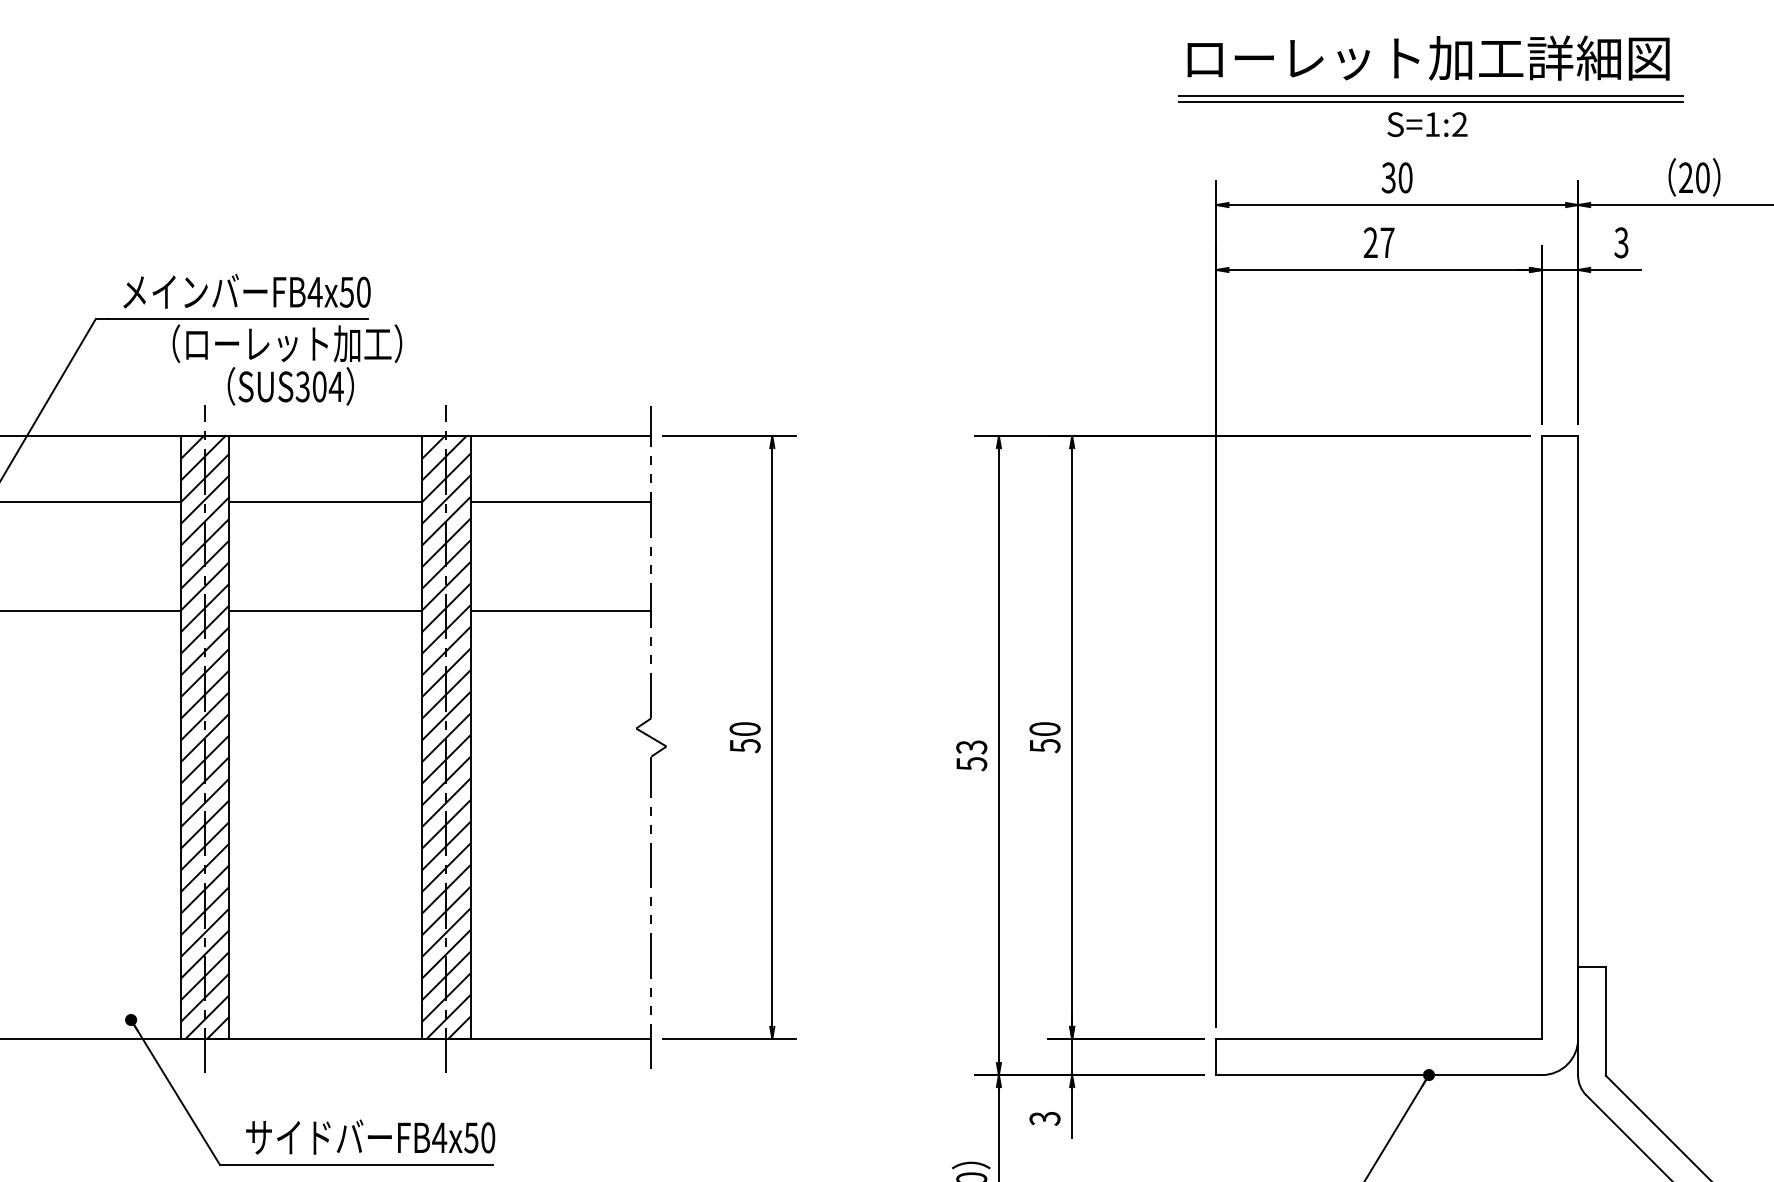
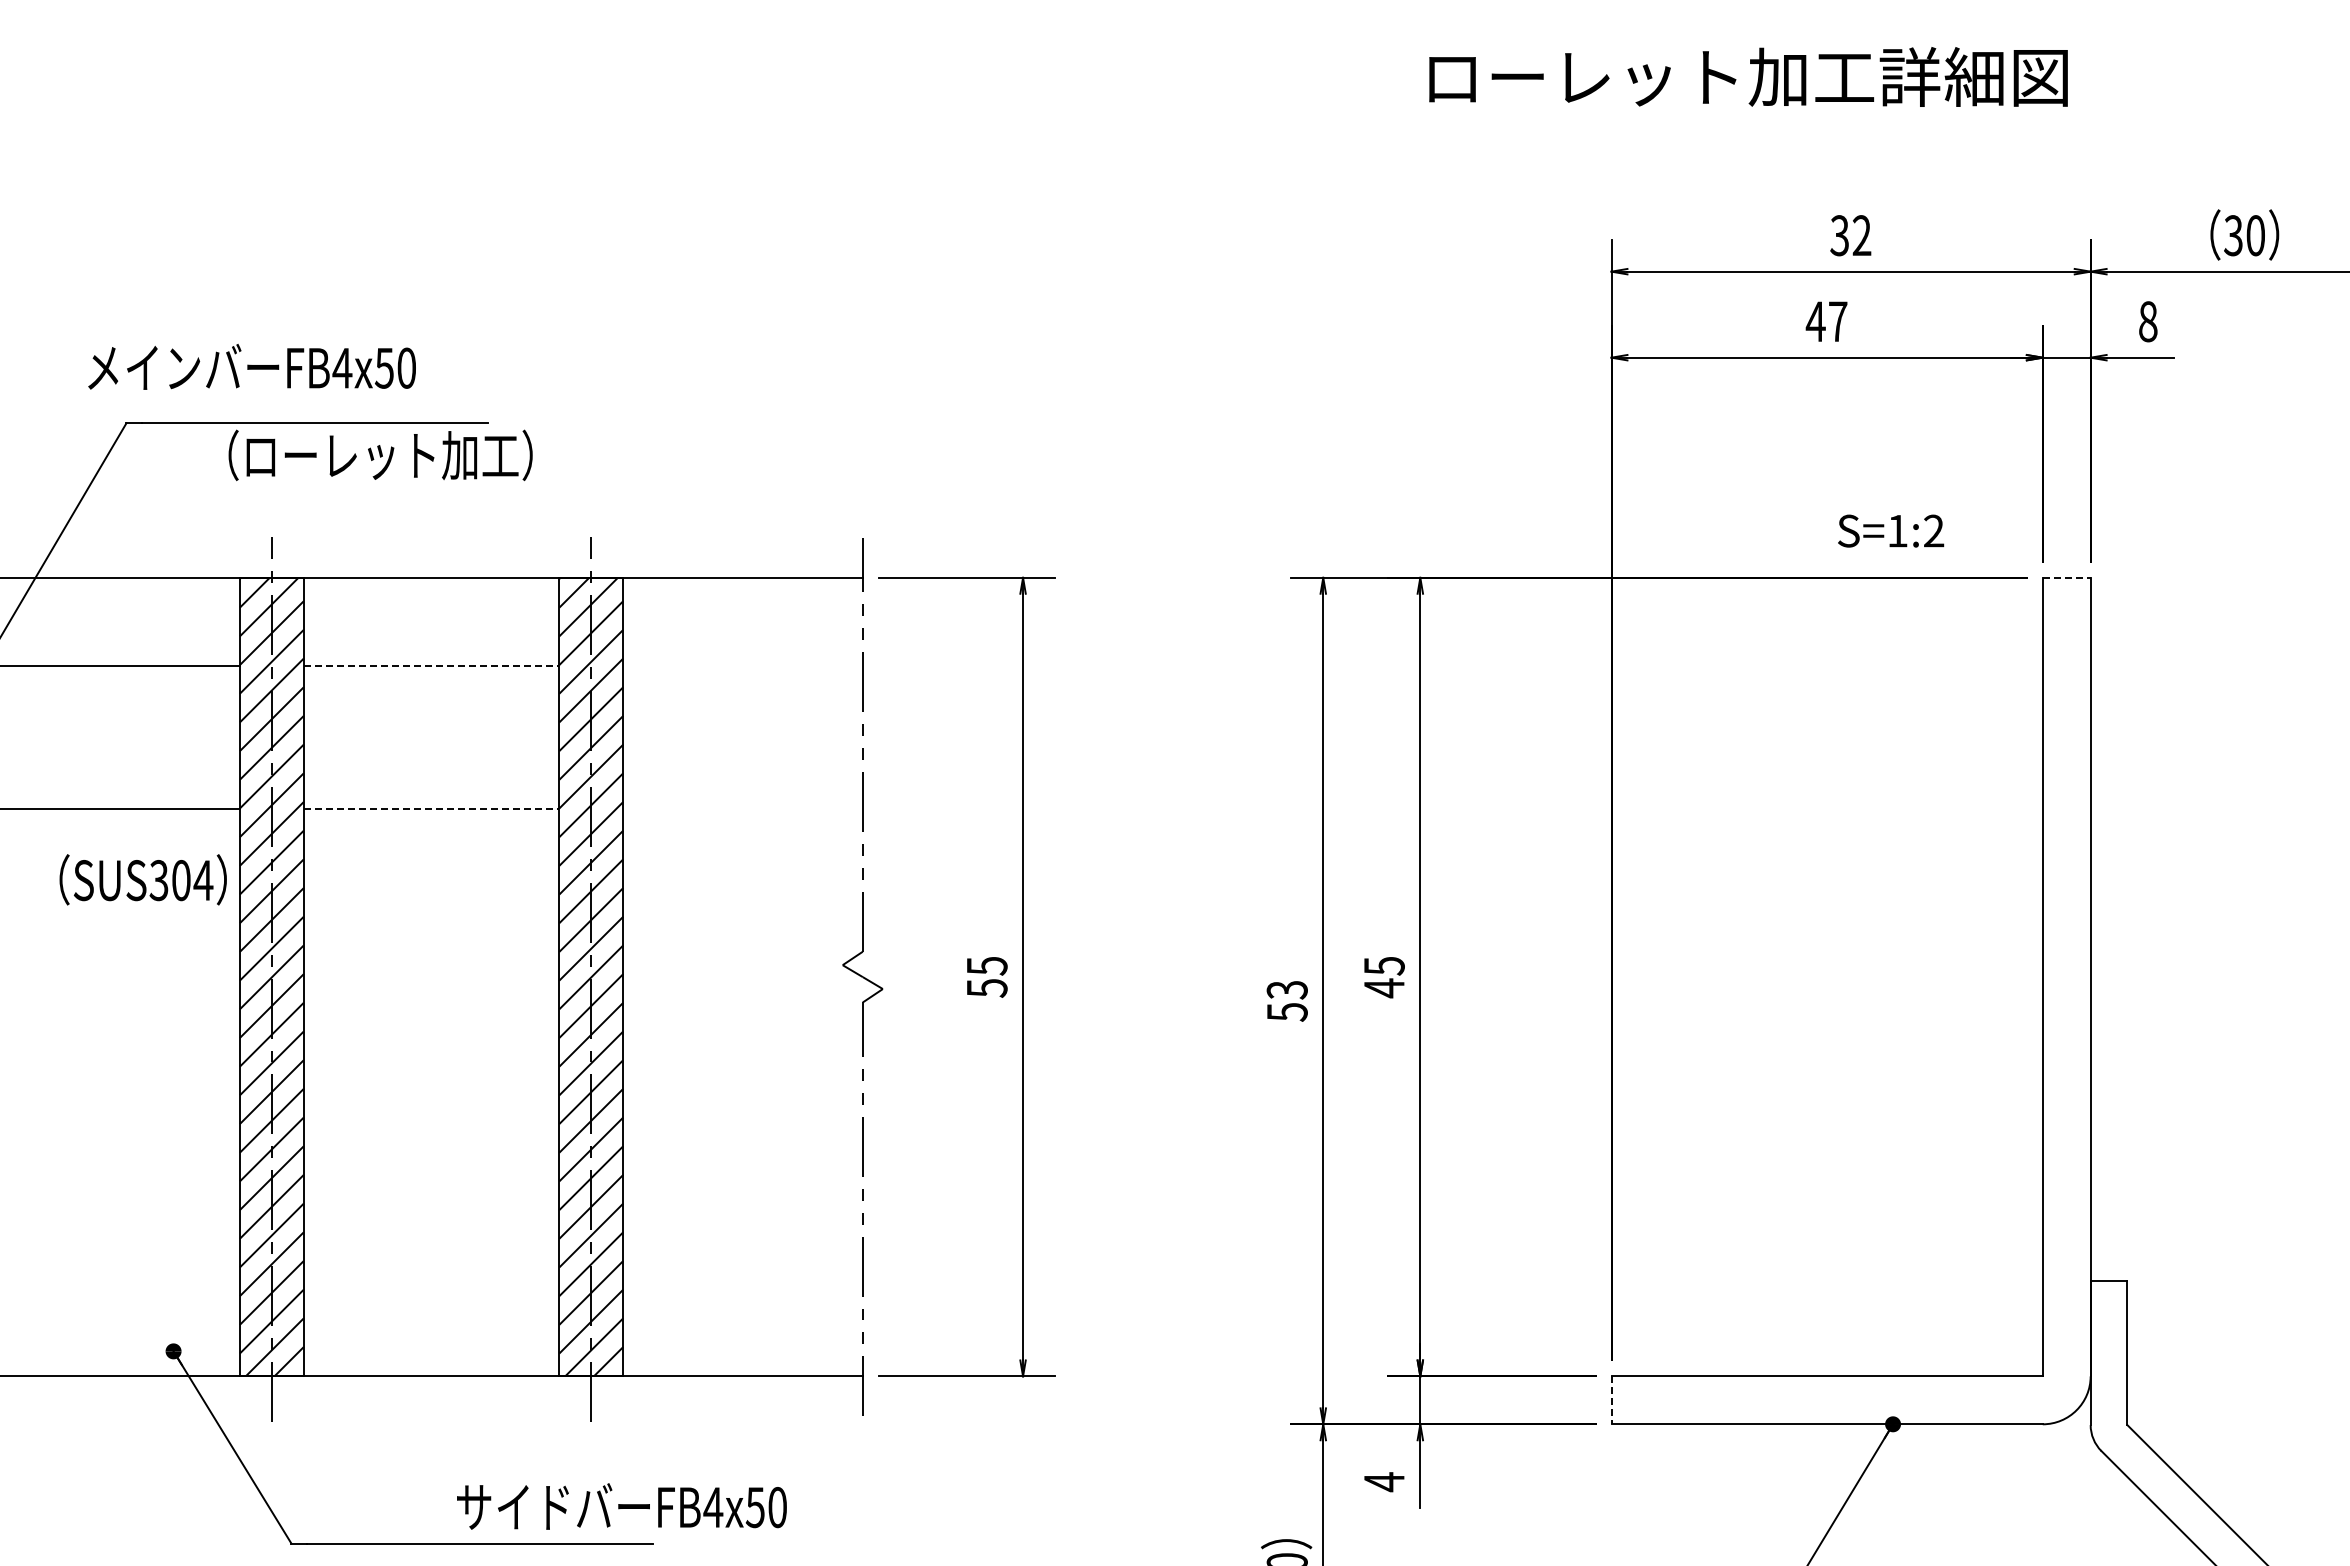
text: (1428, 57) -> (1748, 76), moved
line: (1430, 95) -> (1895, 126), removed
line: (1430, 101) -> (1895, 134), removed
text: (1427, 124) -> (1891, 530), moved
text: (1405, 177) -> (1861, 235), 30 -> 32
text: (1685, 178) -> (2233, 236), 20 -> 30
text: (1370, 242) -> (1815, 321), 27 -> 47
text: (1621, 242) -> (2147, 321), 3 -> 8
text: (246, 290) -> (251, 366), moved
text: (290, 386) -> (142, 879), moved
line: (1559, 435) -> (2066, 577), solid -> dashed
line: (325, 502) -> (431, 665), solid -> dashed
line: (560, 502) -> (742, 665), removed
line: (325, 611) -> (431, 809), solid -> dashed
line: (560, 611) -> (742, 809), removed
text: (744, 728) -> (986, 965), 50 -> 55
text: (1044, 737) -> (1383, 977), 50 -> 45
line: (1216, 1057) -> (1611, 1400), solid -> dashed
text: (1044, 1118) -> (1383, 1482), 3 -> 4
text: (370, 1137) -> (621, 1506), moved

